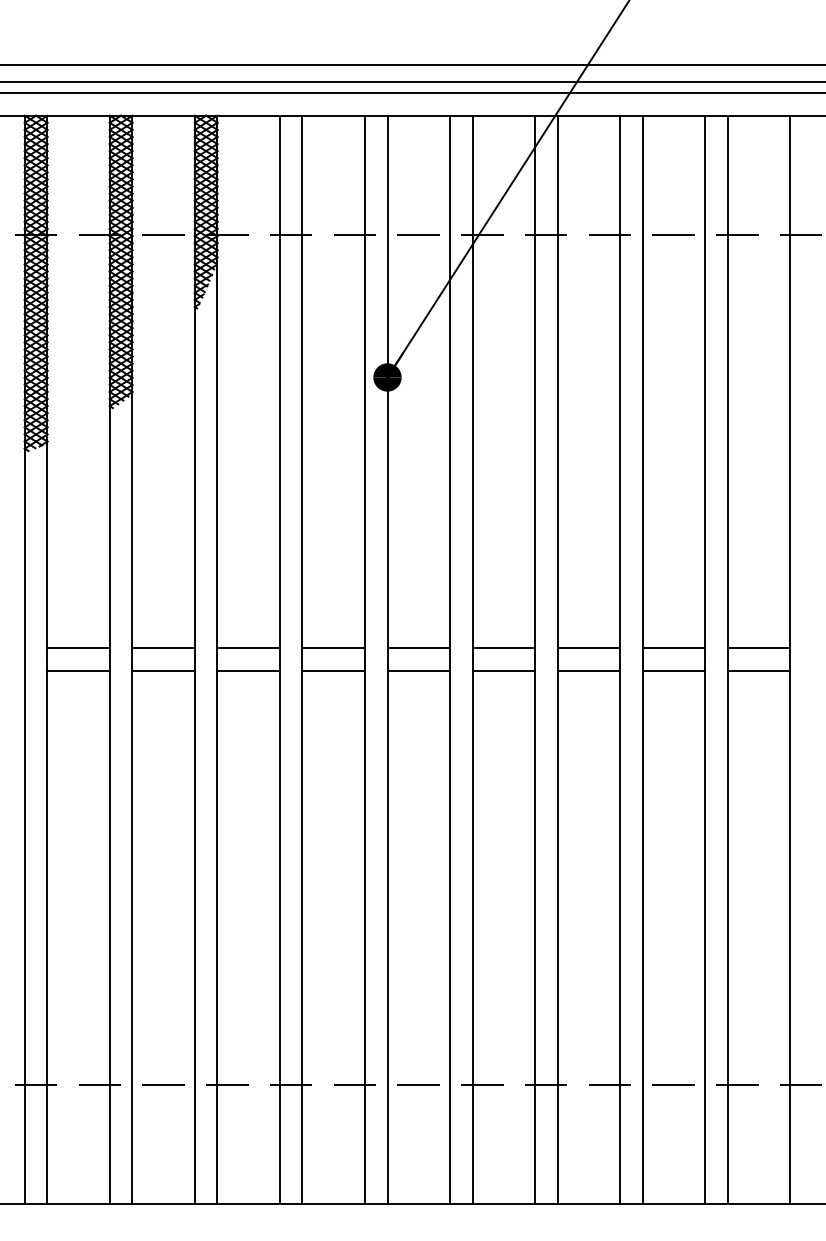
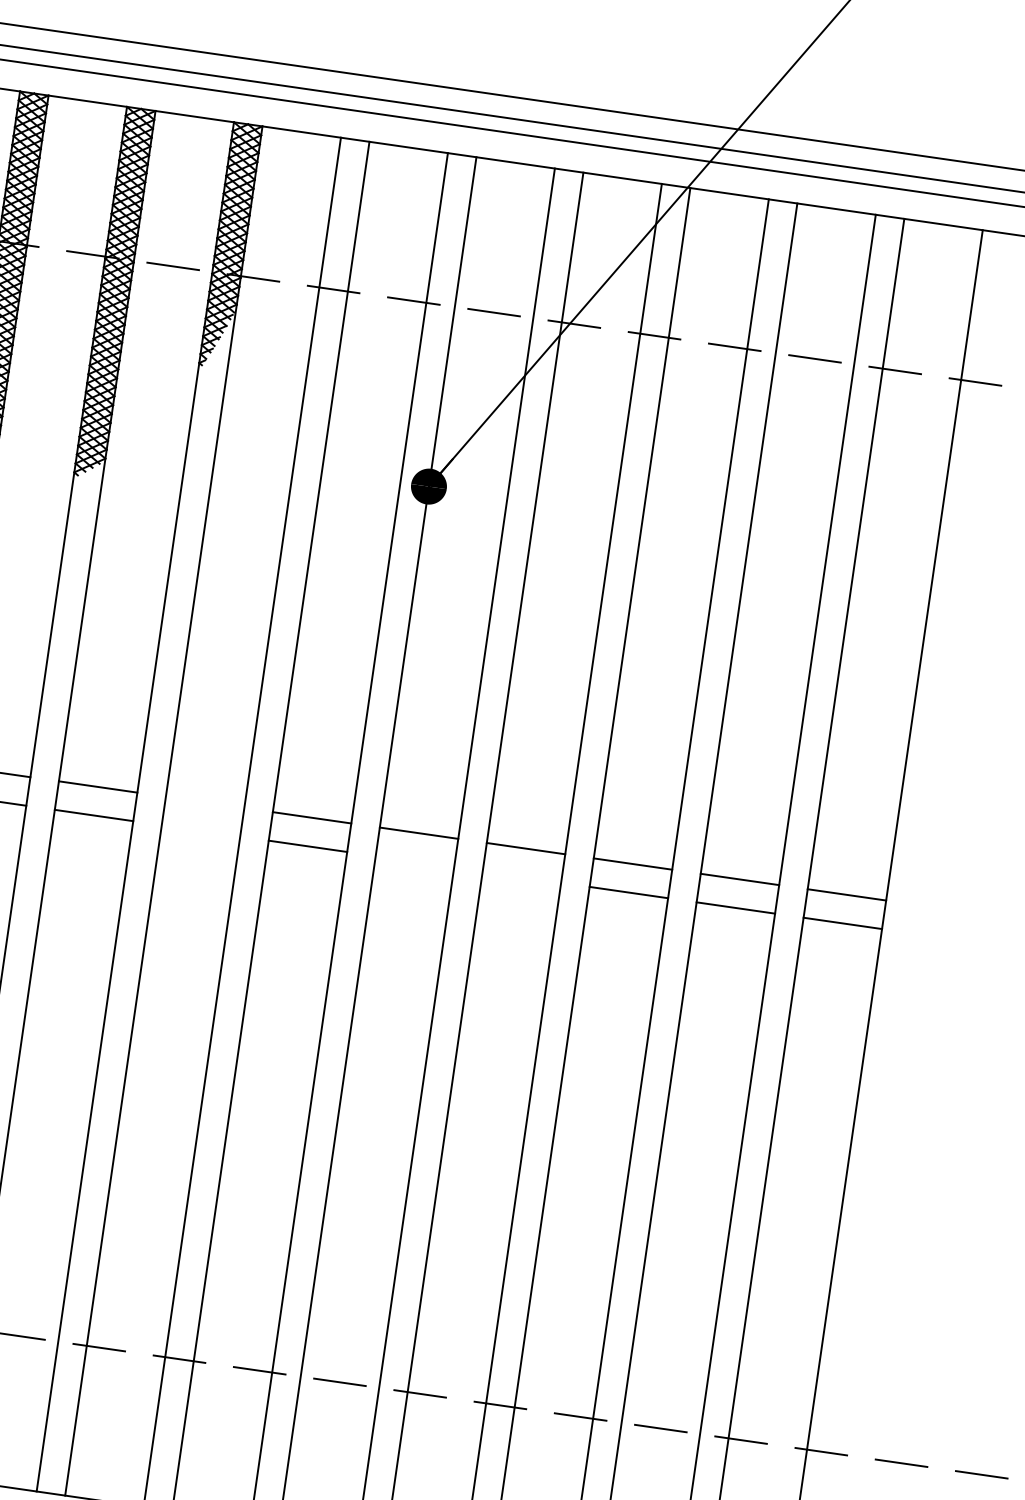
line: (248, 648) -> (204, 802), removed
line: (248, 671) -> (200, 831), removed
line: (418, 671) -> (414, 862), removed
line: (503, 671) -> (521, 877), removed

